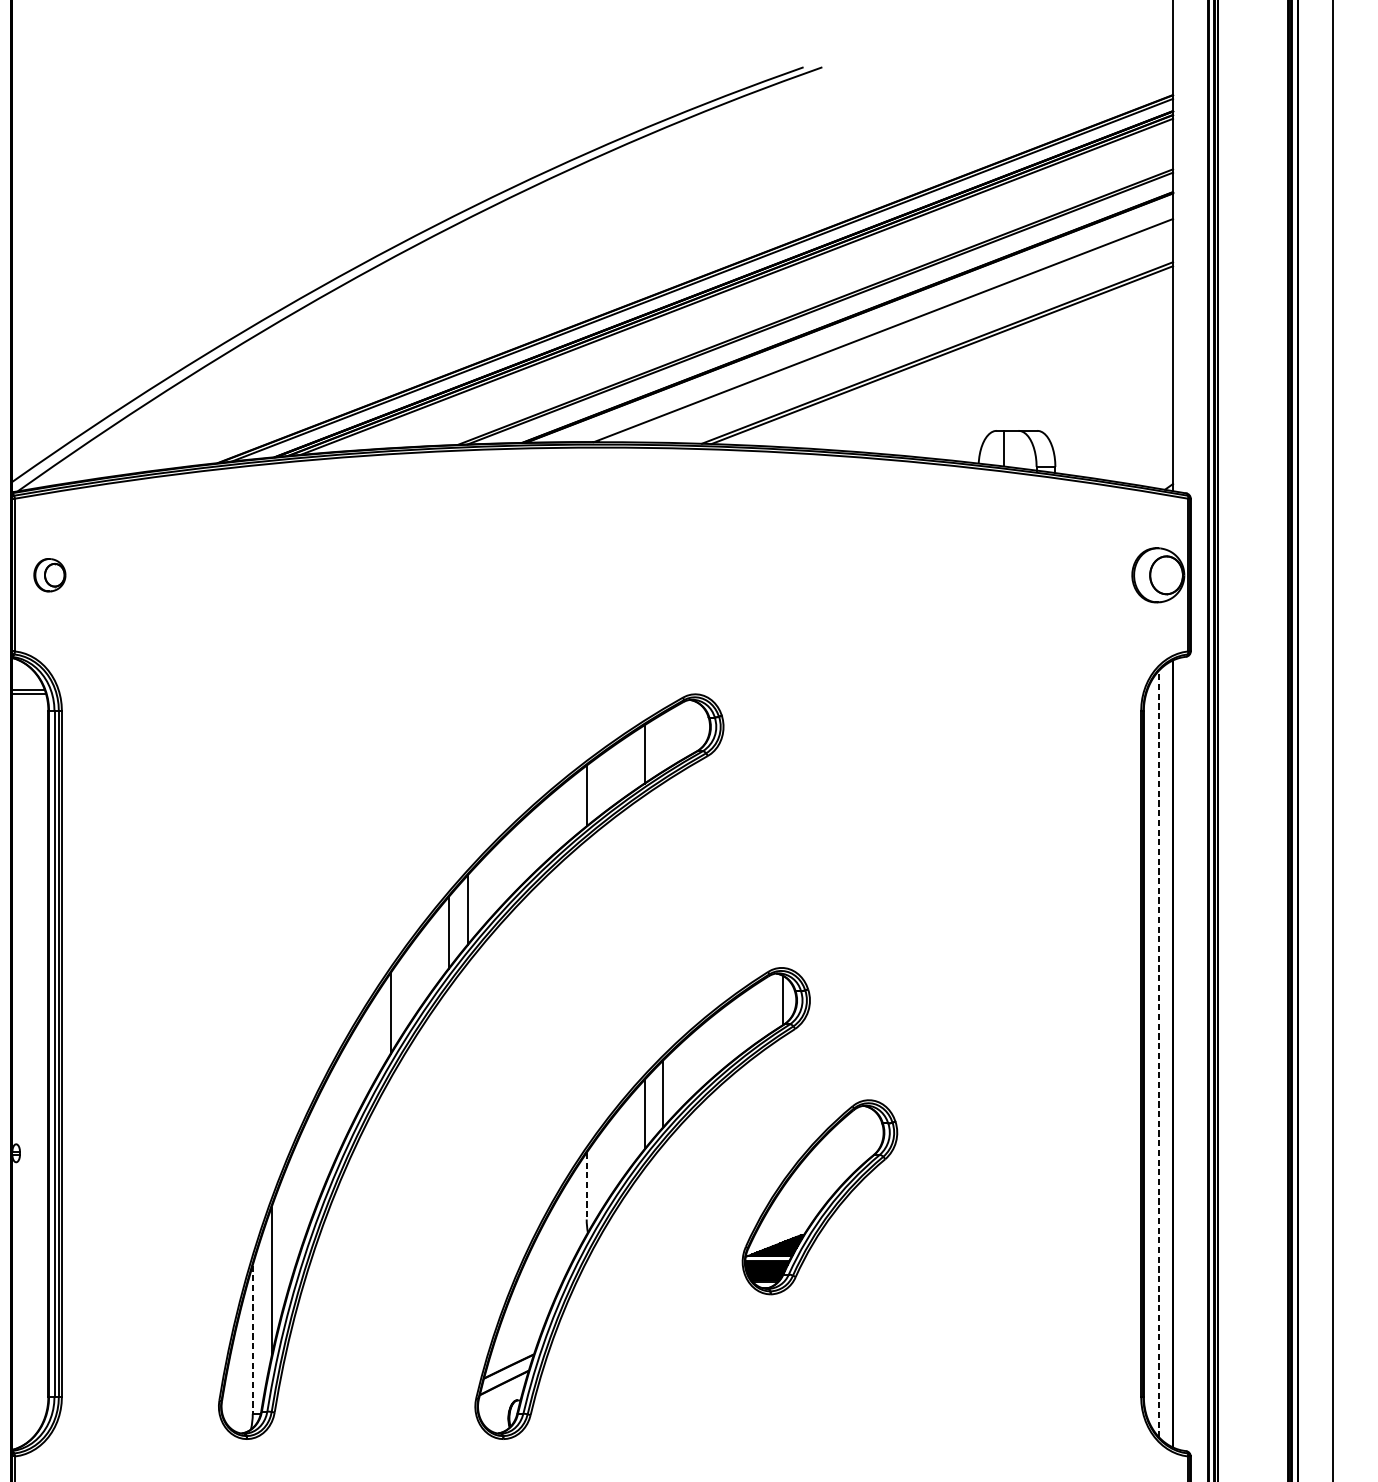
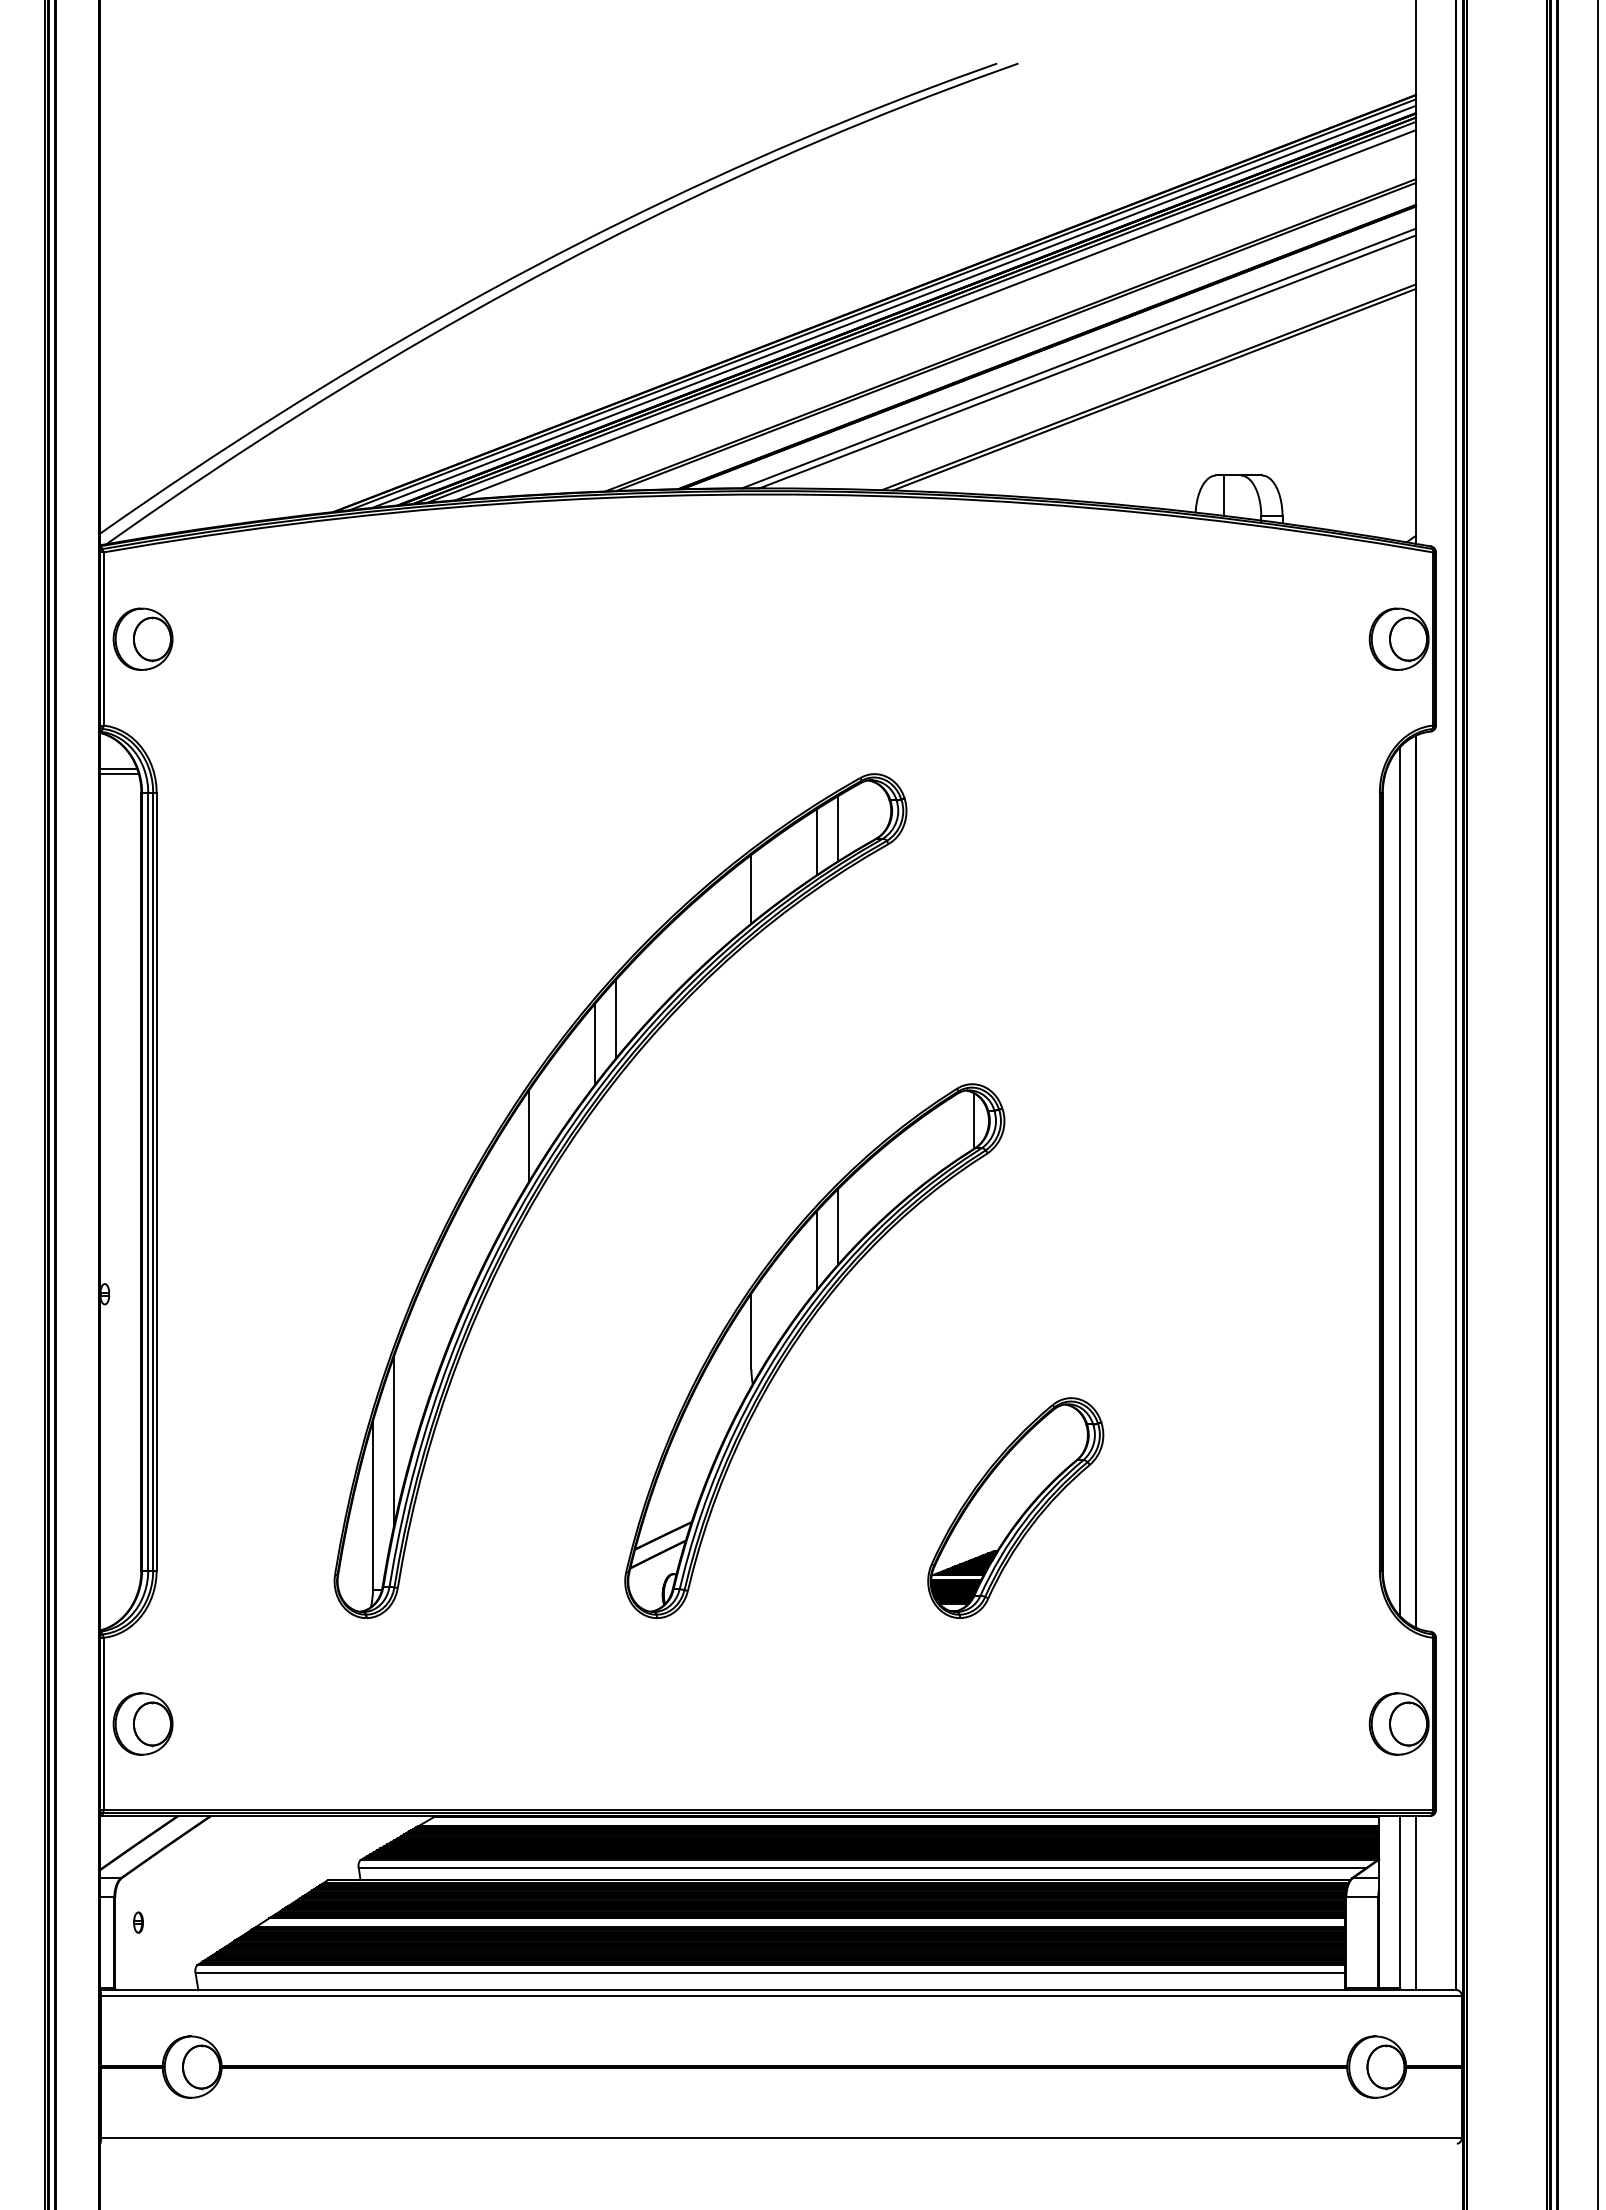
line: (712, 281) -> (893, 306), added
line: (749, 289) -> (935, 315), added
line: (875, 327) -> (1078, 358), added
part: (49, 574) -> (142, 638), size x1.67
line: (663, 742) -> (838, 828), added
line: (1159, 1053) -> (1400, 1181), dashed -> solid
line: (586, 1186) -> (751, 1331), dashed -> solid
part: (819, 1196) -> (1015, 1507), moved
line: (252, 1339) -> (372, 1505), dashed -> solid

